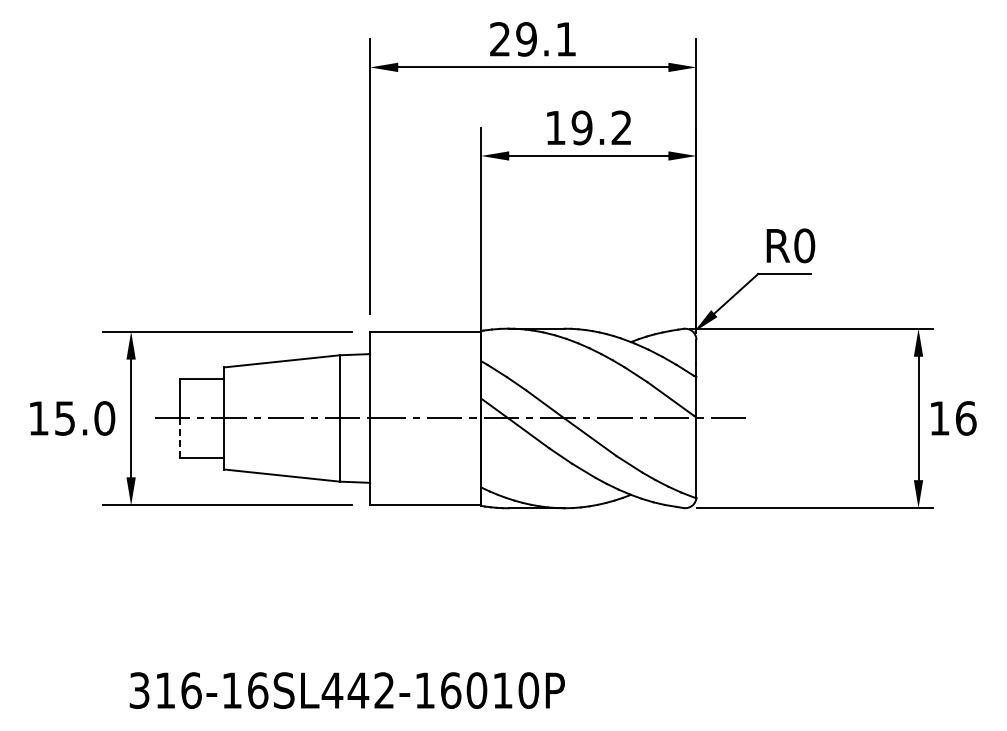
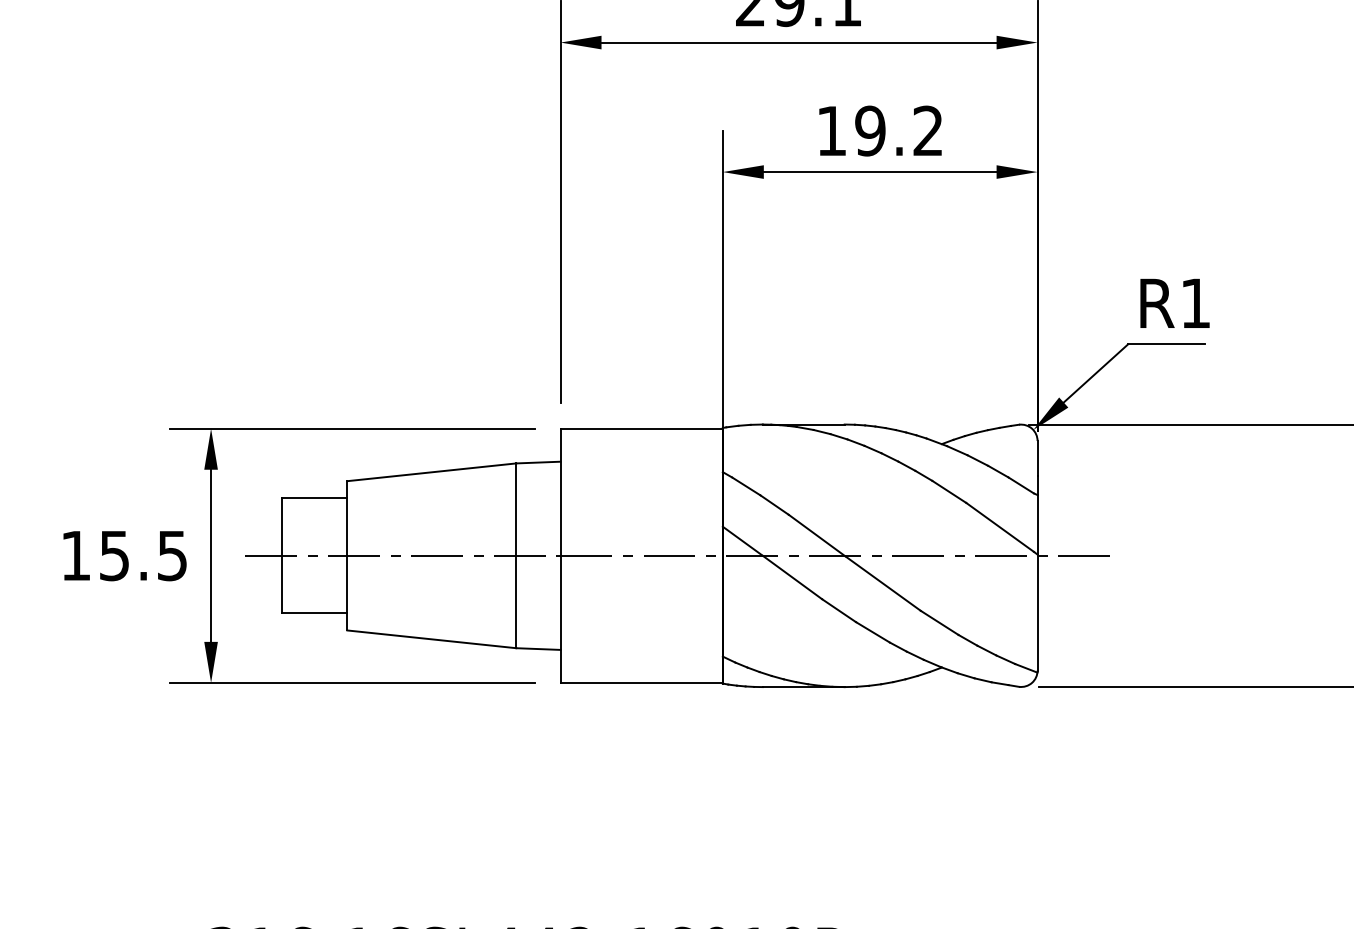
text: (804, 245) -> (1195, 302), R0 -> R1
text: (104, 418) -> (172, 555), 15.0 -> 15.5
line: (179, 438) -> (281, 585), dashed -> solid

